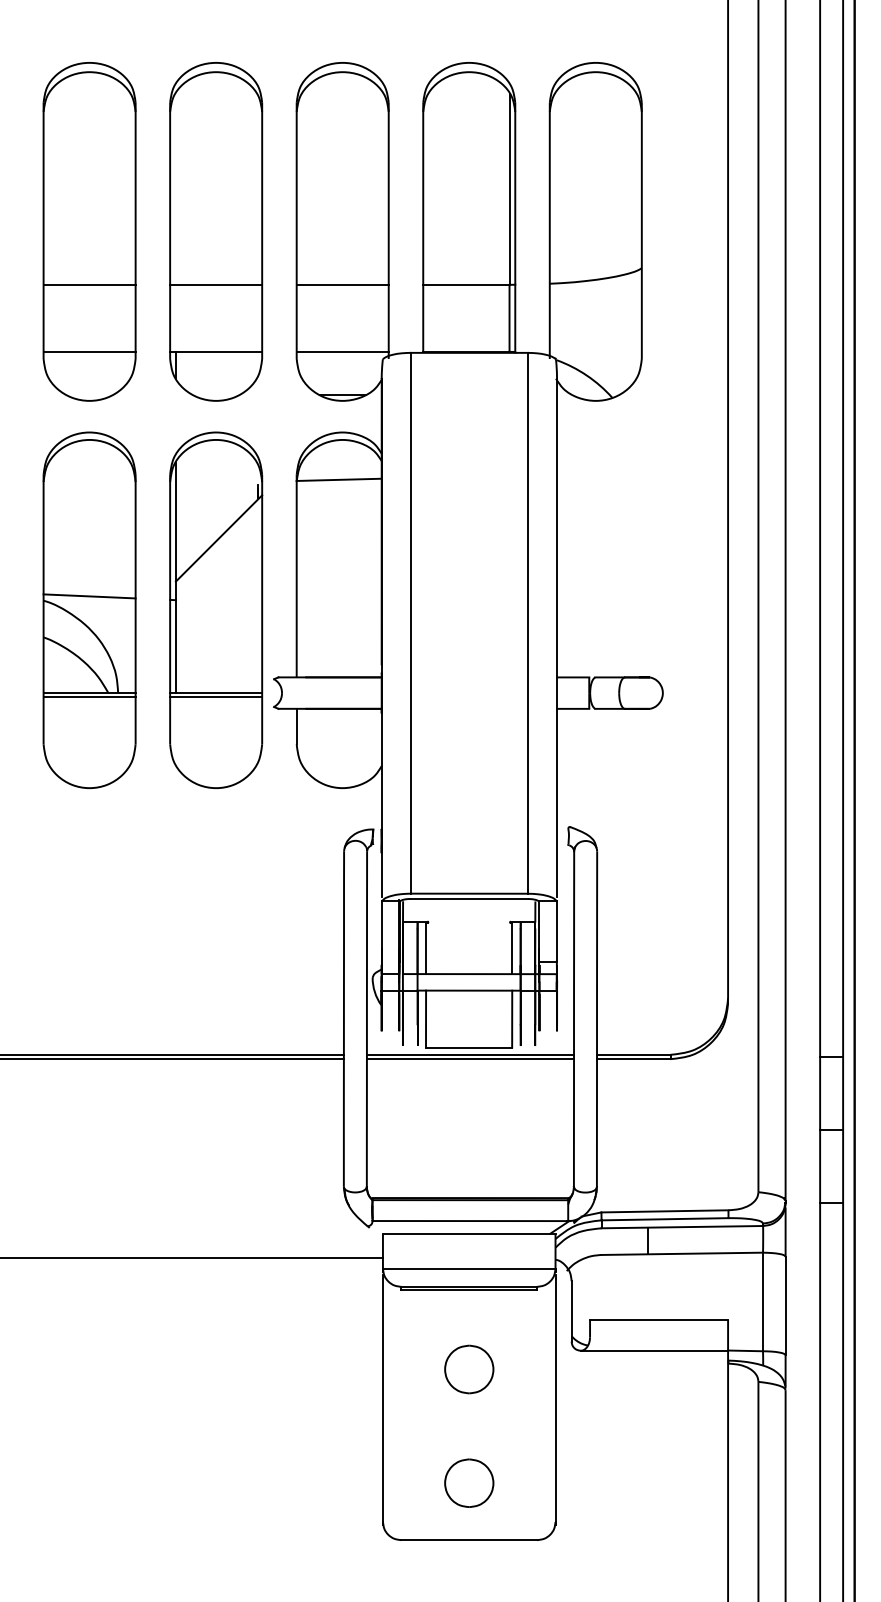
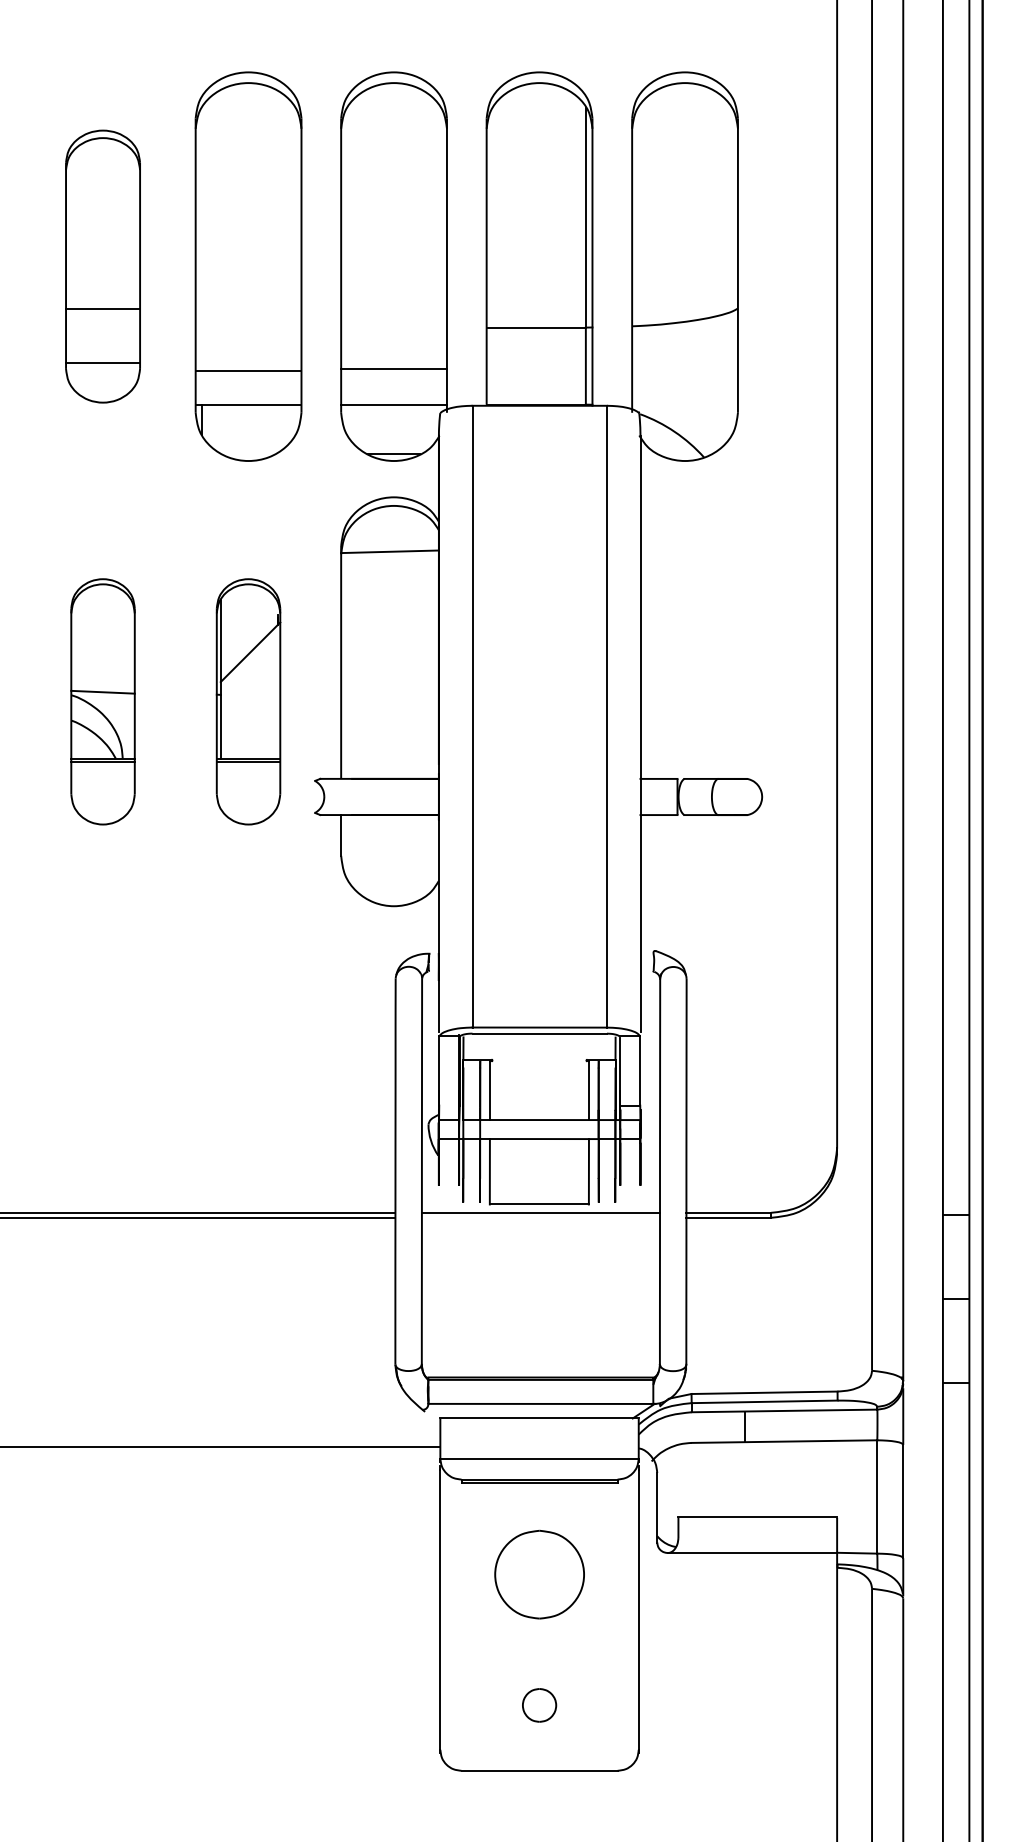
part: (89, 231) -> (102, 266), size x0.7
line: (216, 284) -> (248, 370), moved
line: (342, 284) -> (393, 368), moved
part: (89, 610) -> (102, 701), size x0.6
part: (216, 610) -> (248, 701), size x0.6
line: (470, 1058) -> (540, 1217), removed
part: (469, 1369) -> (539, 1574), size x1.6
part: (469, 1483) -> (539, 1705), size x0.6

